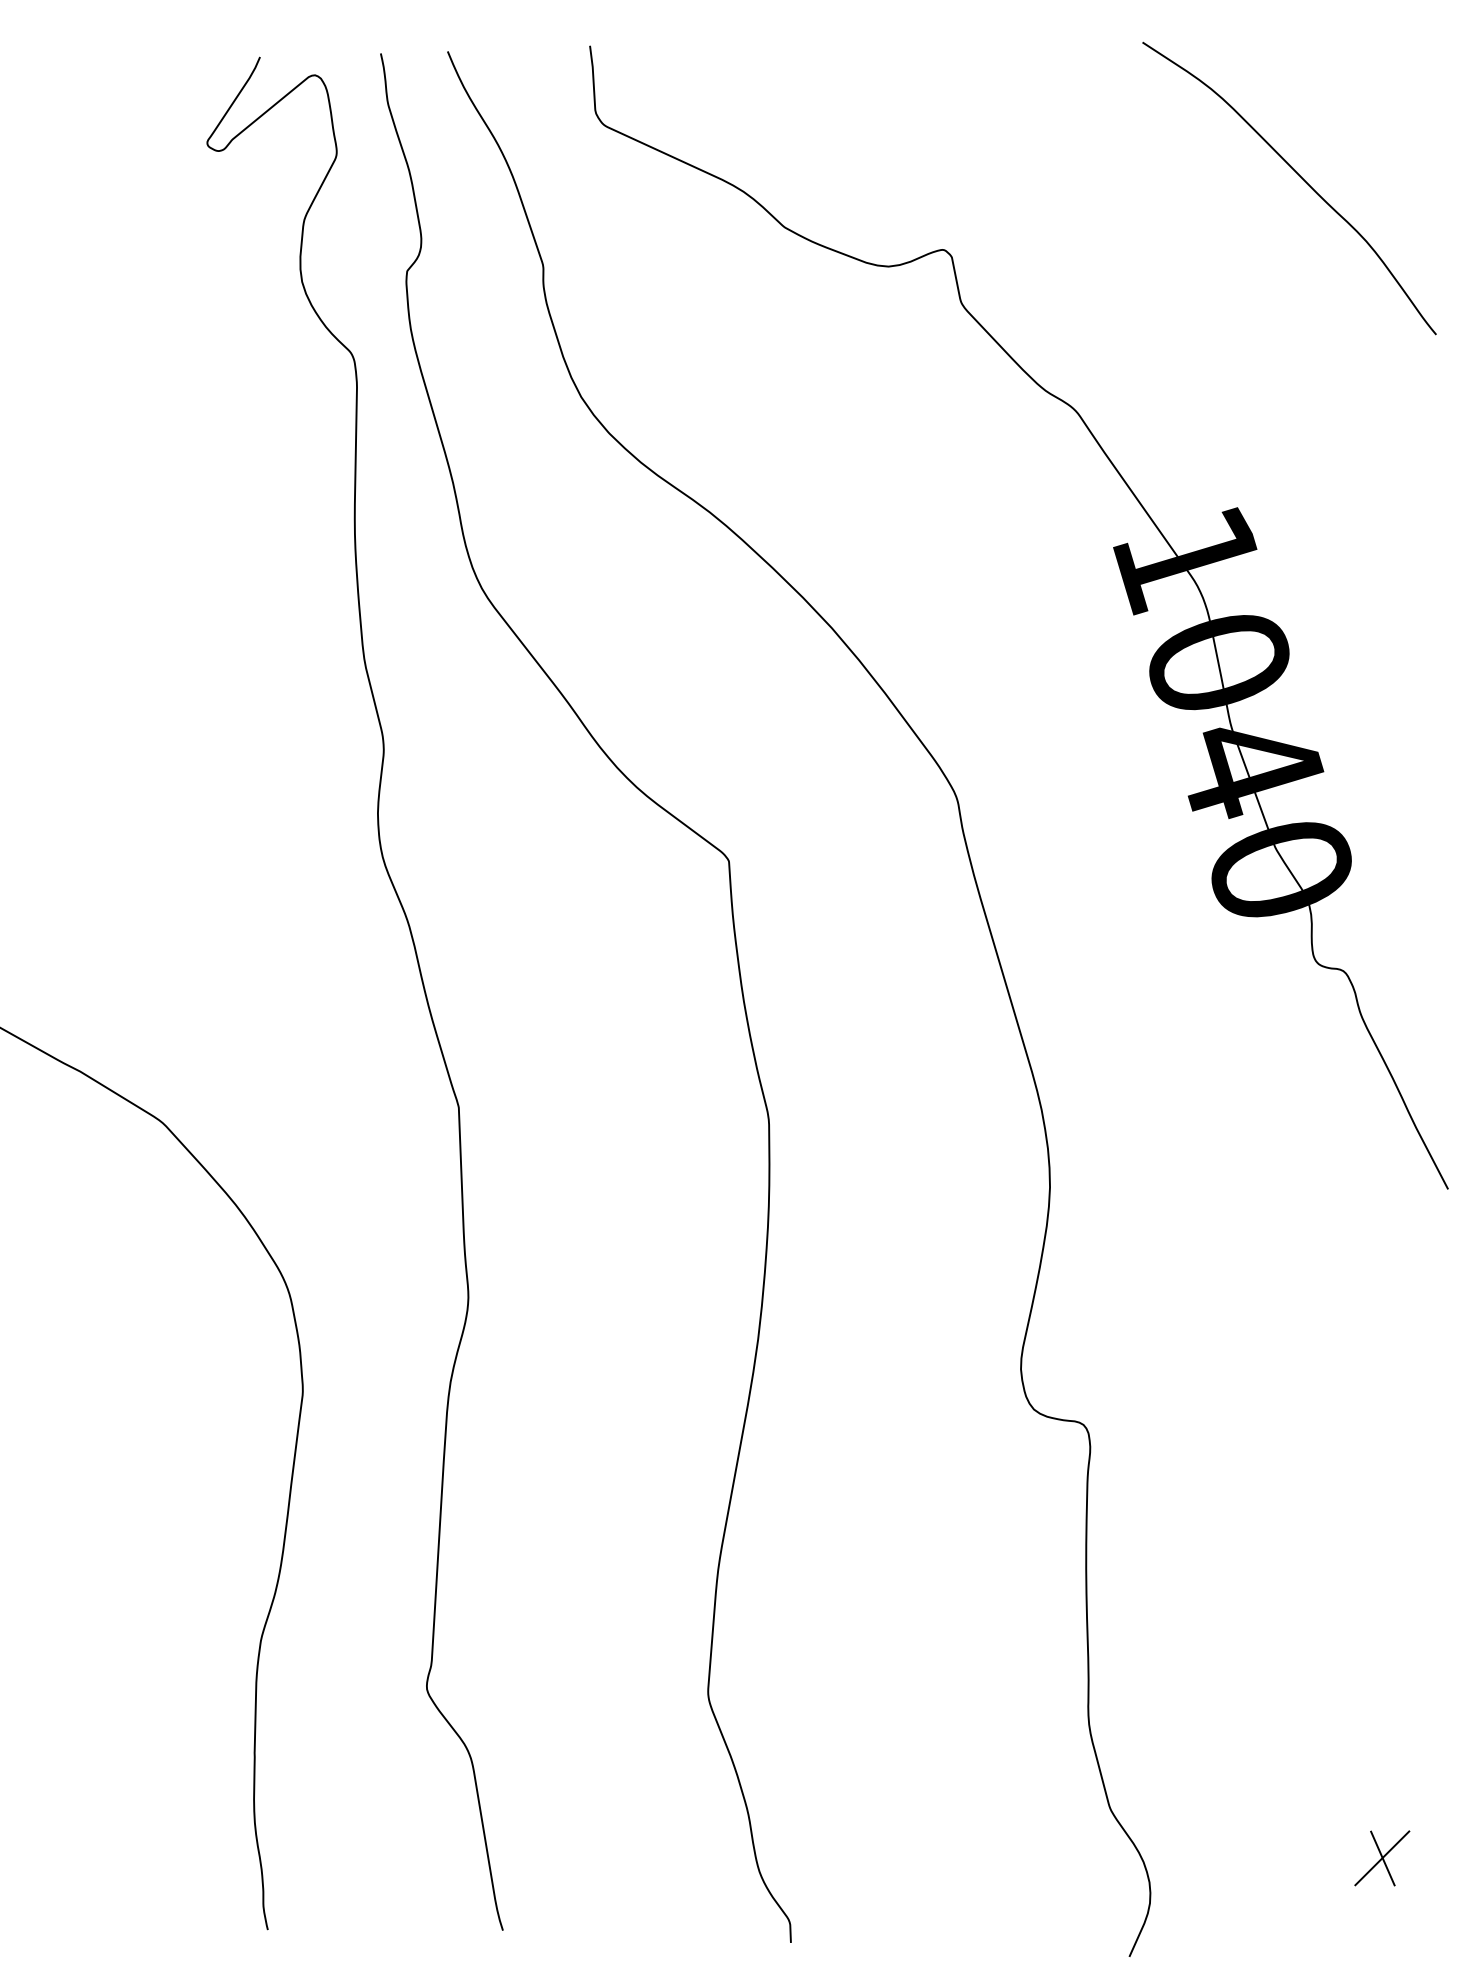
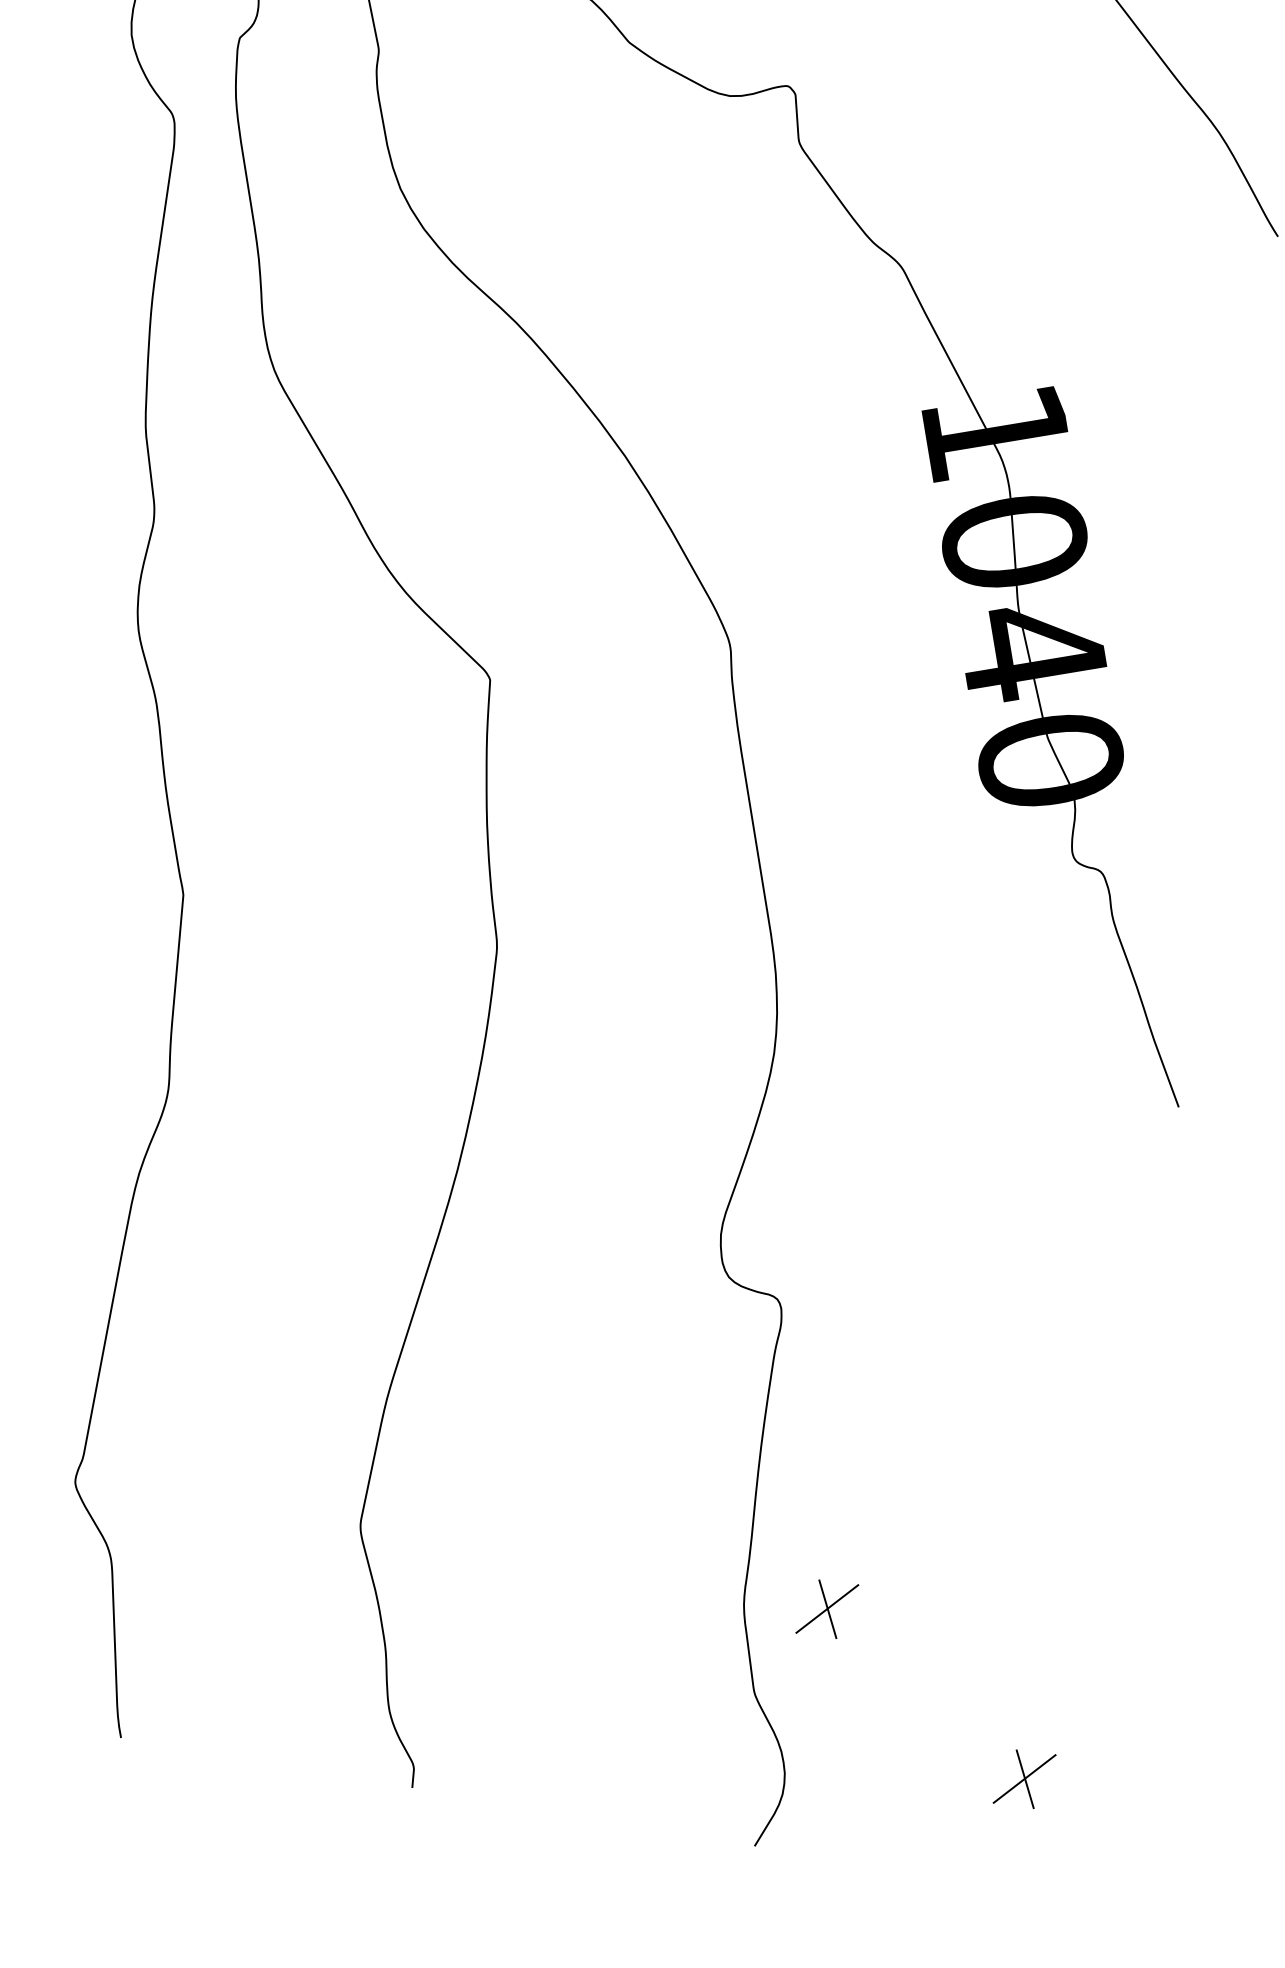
part: (1170, 1718) -> (827, 1609), added

